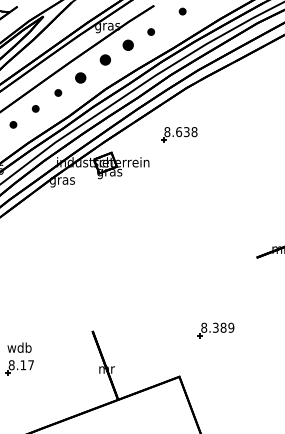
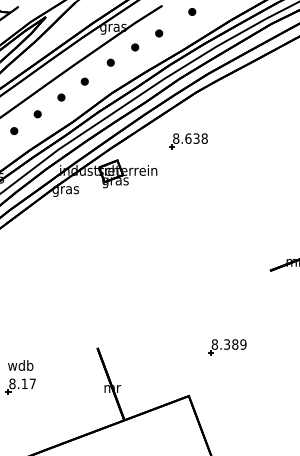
part: (128, 45) -> (135, 47), size x0.62
part: (104, 59) -> (110, 62), size x0.62
part: (80, 77) -> (84, 81), size x0.62

